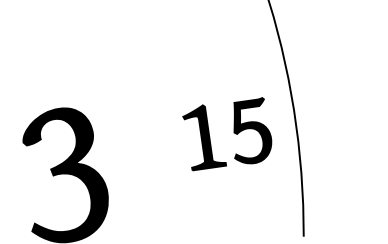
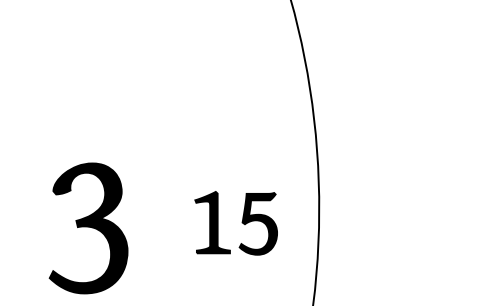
part: (233, 132) -> (241, 222), moved

